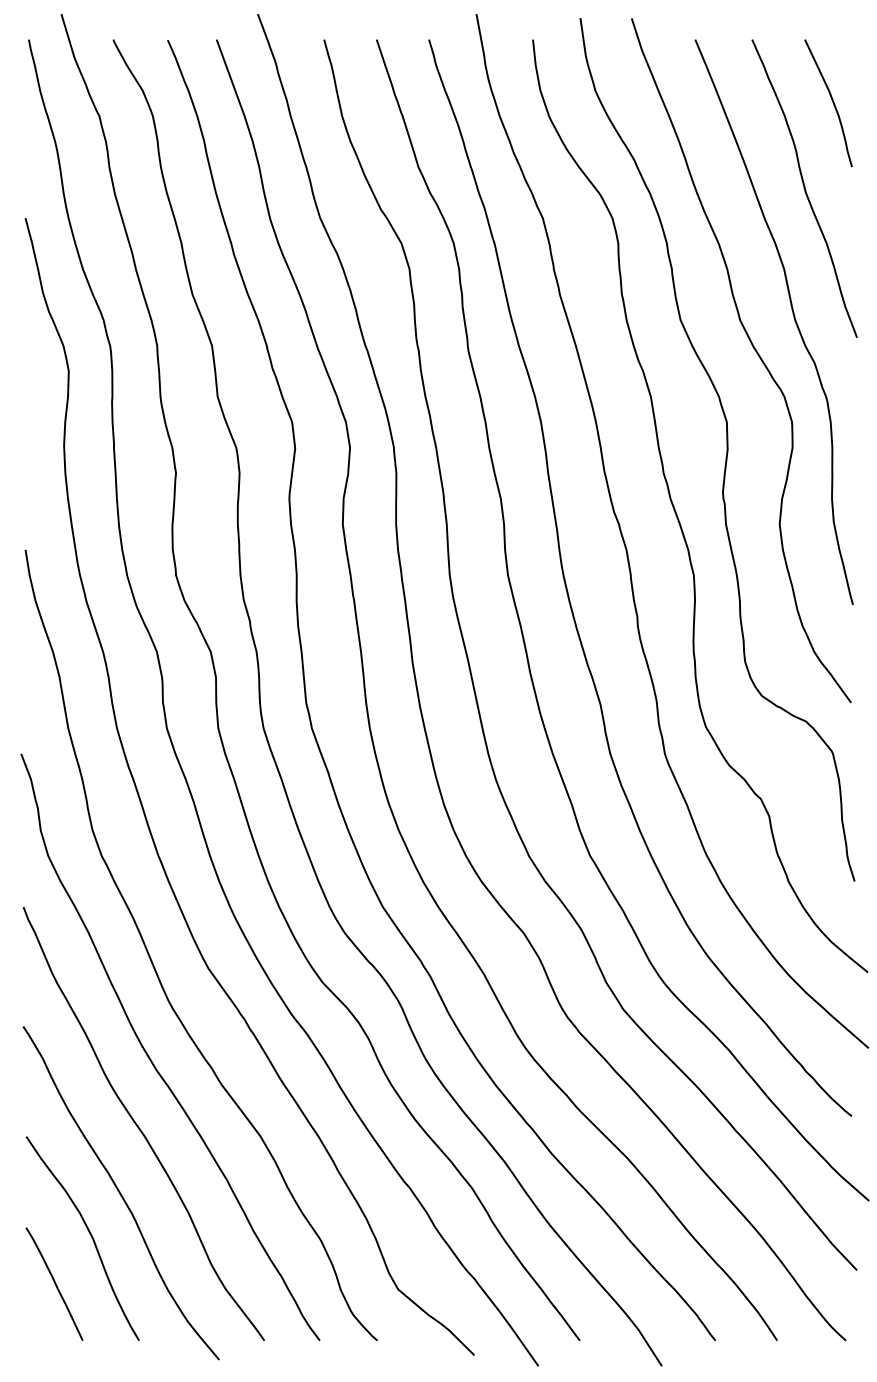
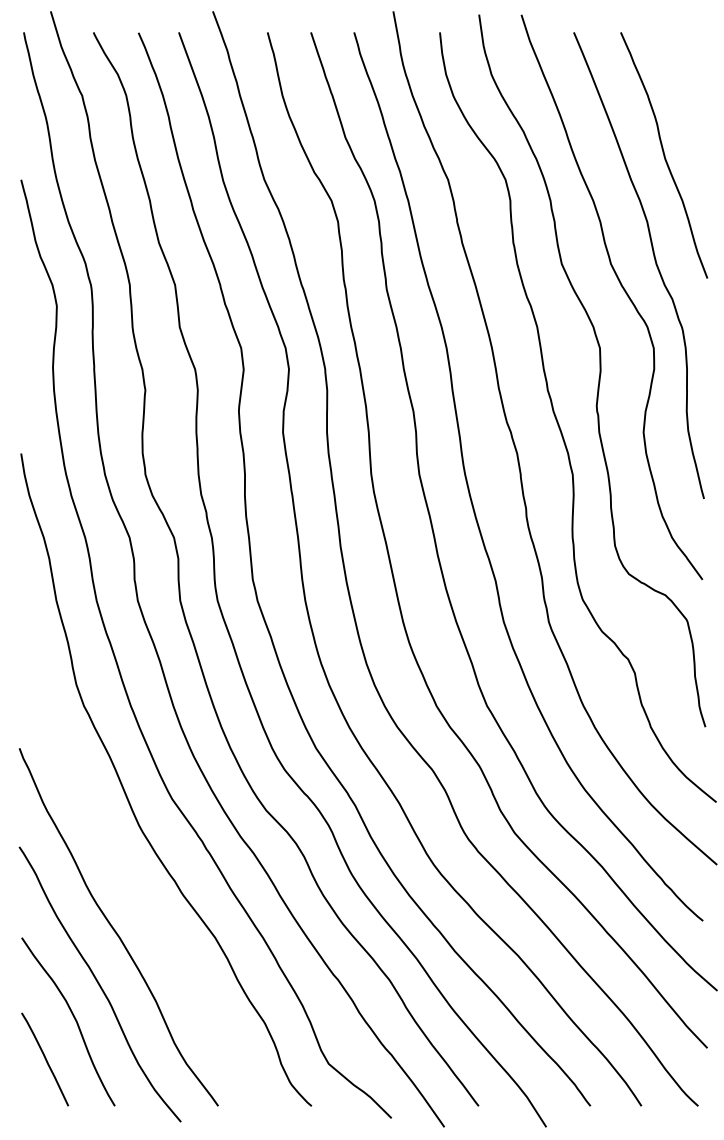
curve: (832, 103) -> (687, 85), removed
curve: (150, 1057) -> (124, 872), removed

